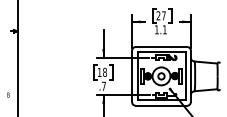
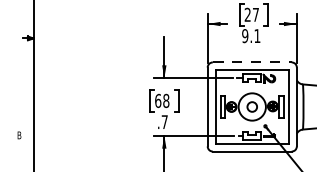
text: (156, 29) -> (244, 35), 1.1 -> 9.1
line: (161, 47) -> (252, 63), solid -> dashed
text: (99, 71) -> (157, 99), 18 -> 68

